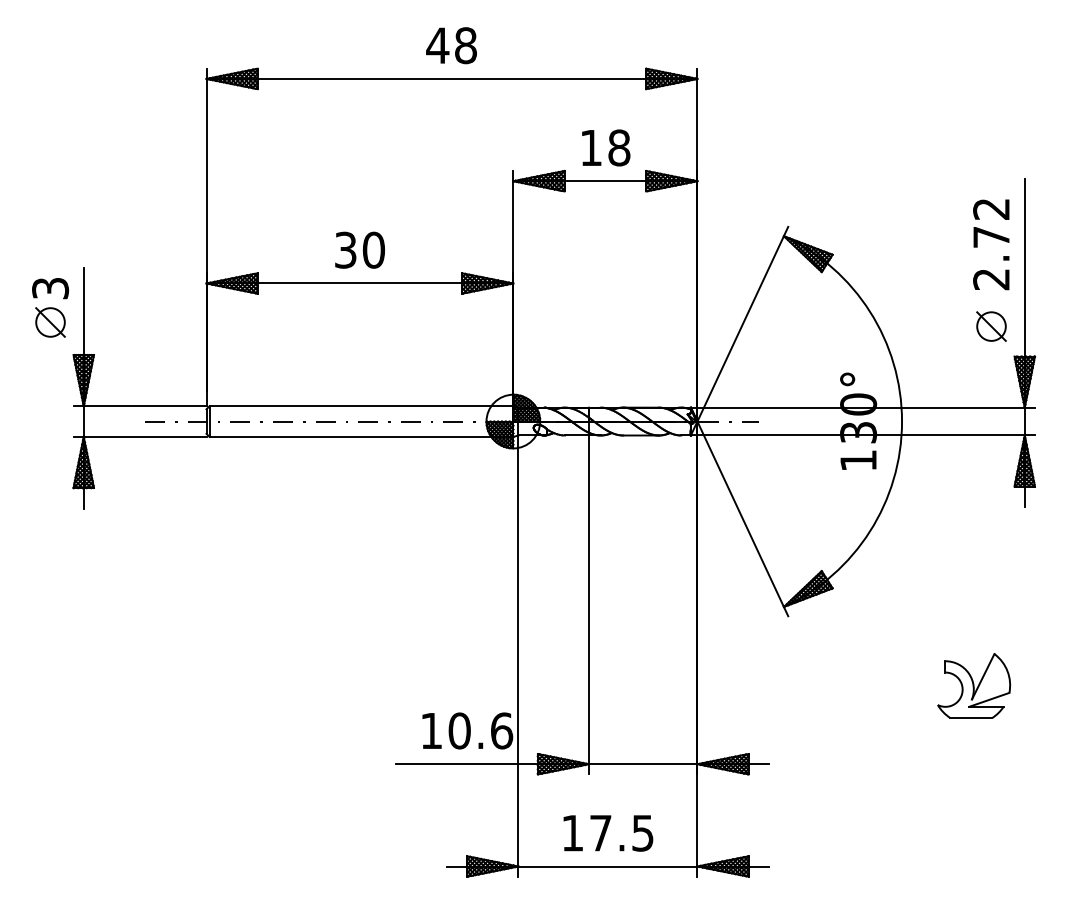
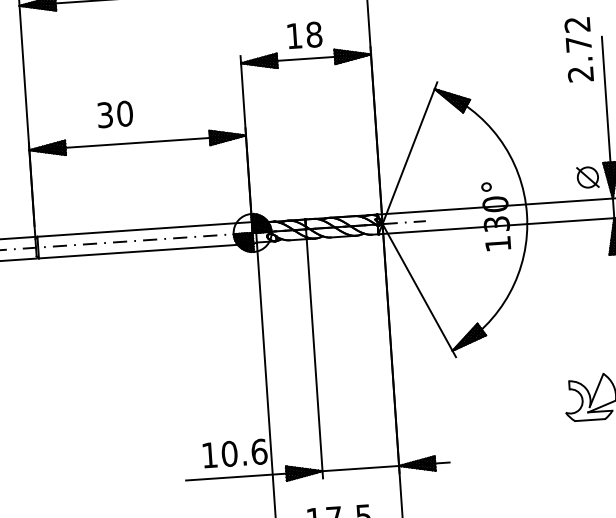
text: (991, 244) -> (579, 49), moved
text: (359, 249) -> (114, 113), moved
part: (991, 326) -> (587, 177), moved

